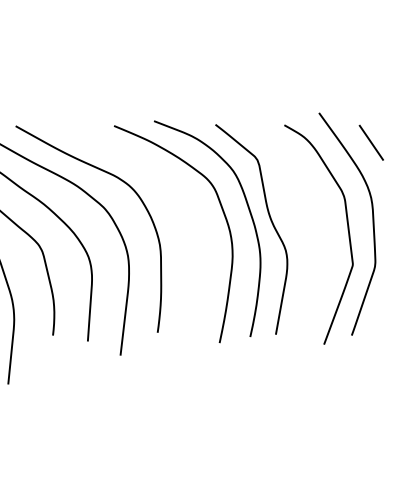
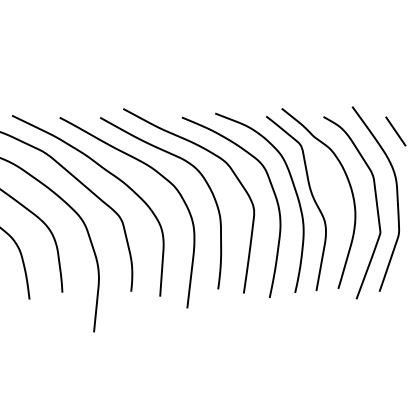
curve: (158, 175) -> (218, 158), added
curve: (316, 213) -> (350, 190), added

